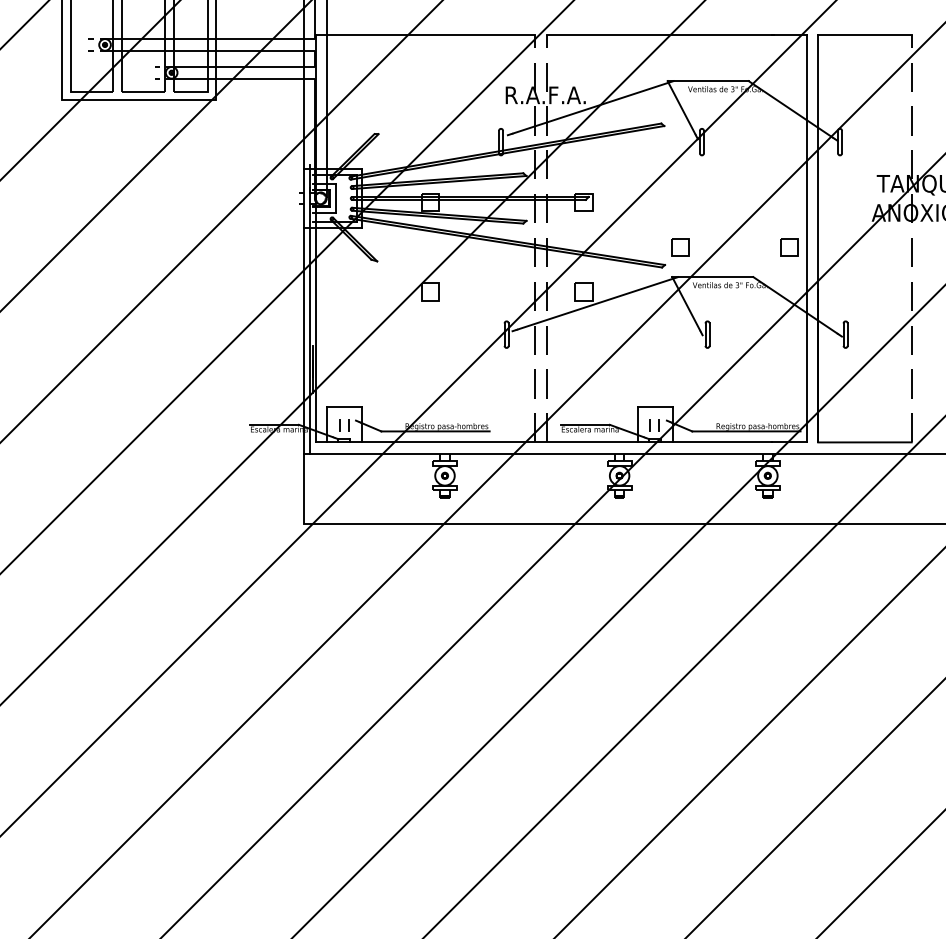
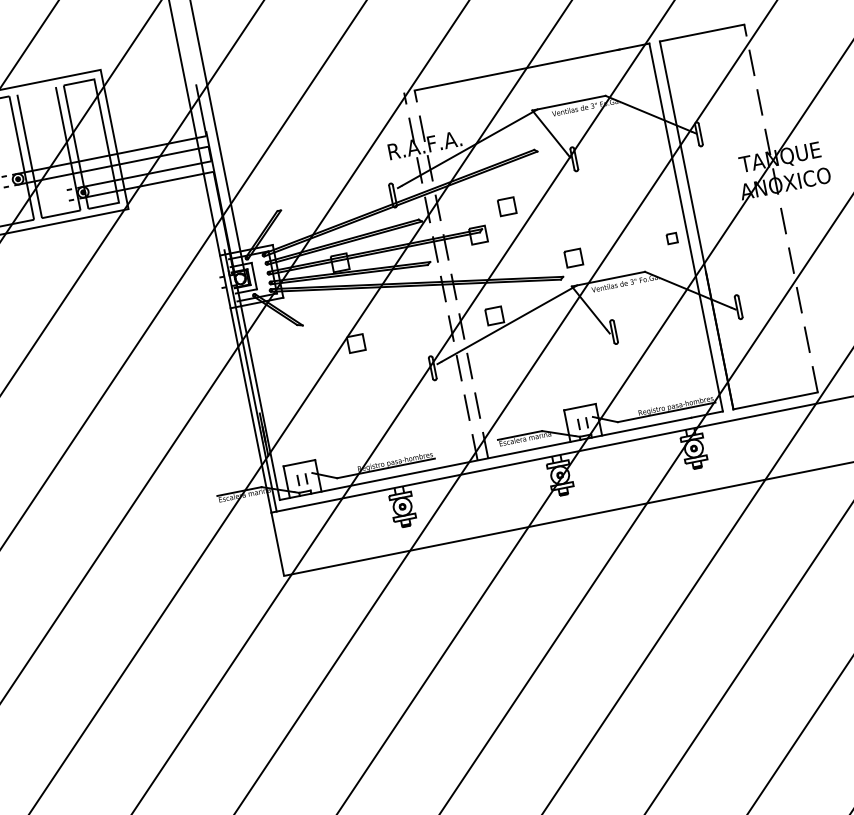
line: (424, 34) -> (304, 112), removed
part: (620, 178) -> (507, 206), added
part: (789, 247) -> (672, 238), size x0.6

